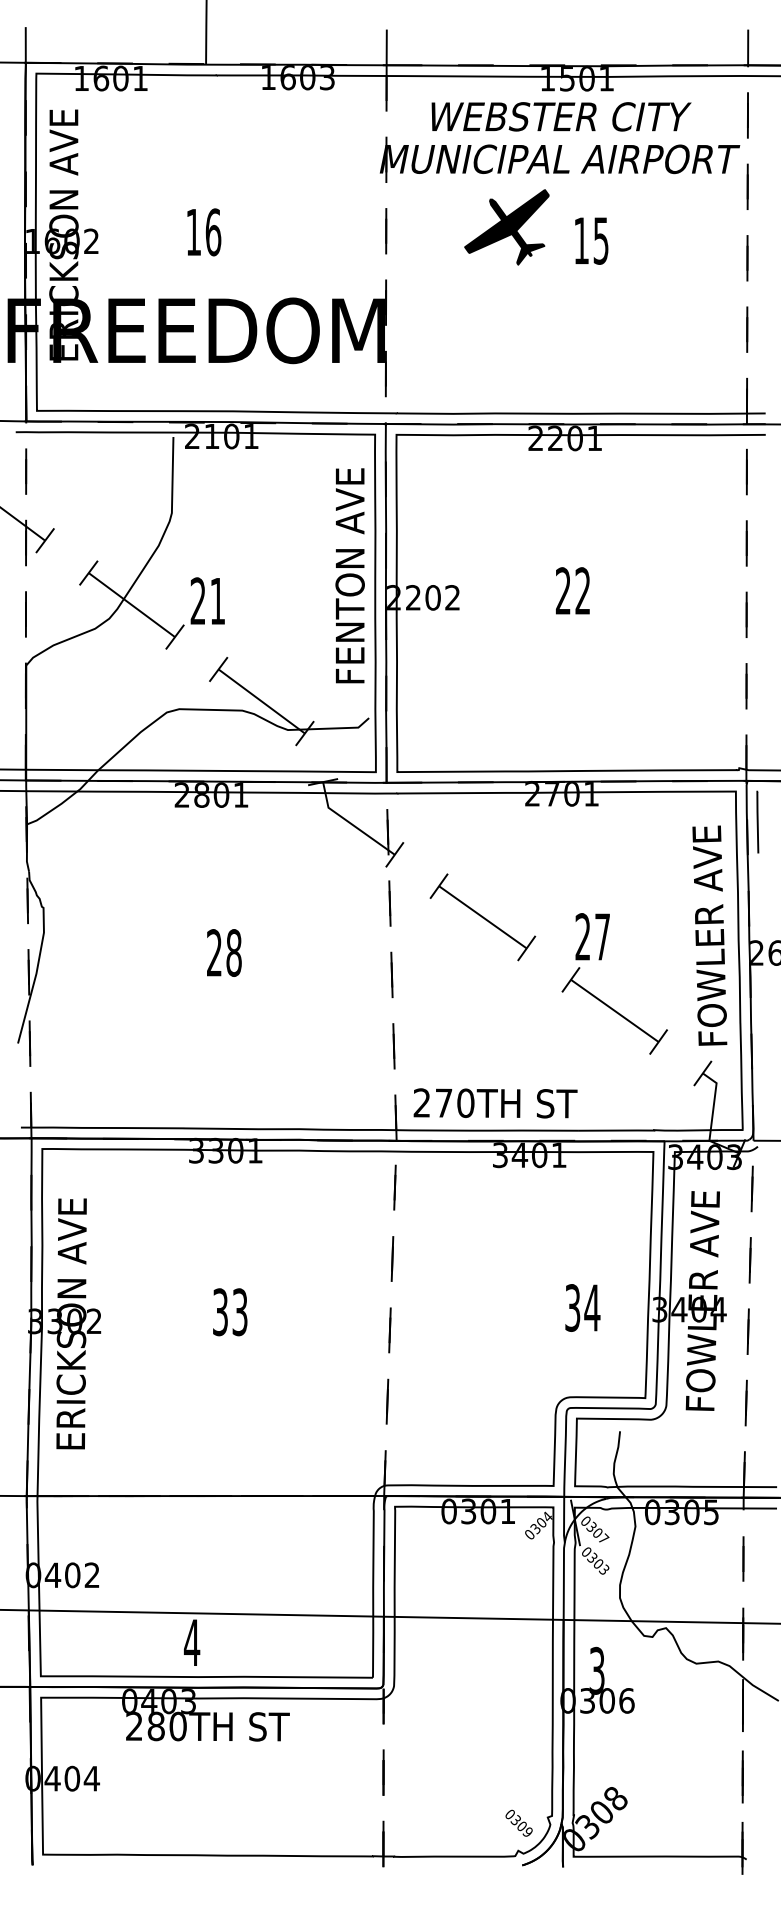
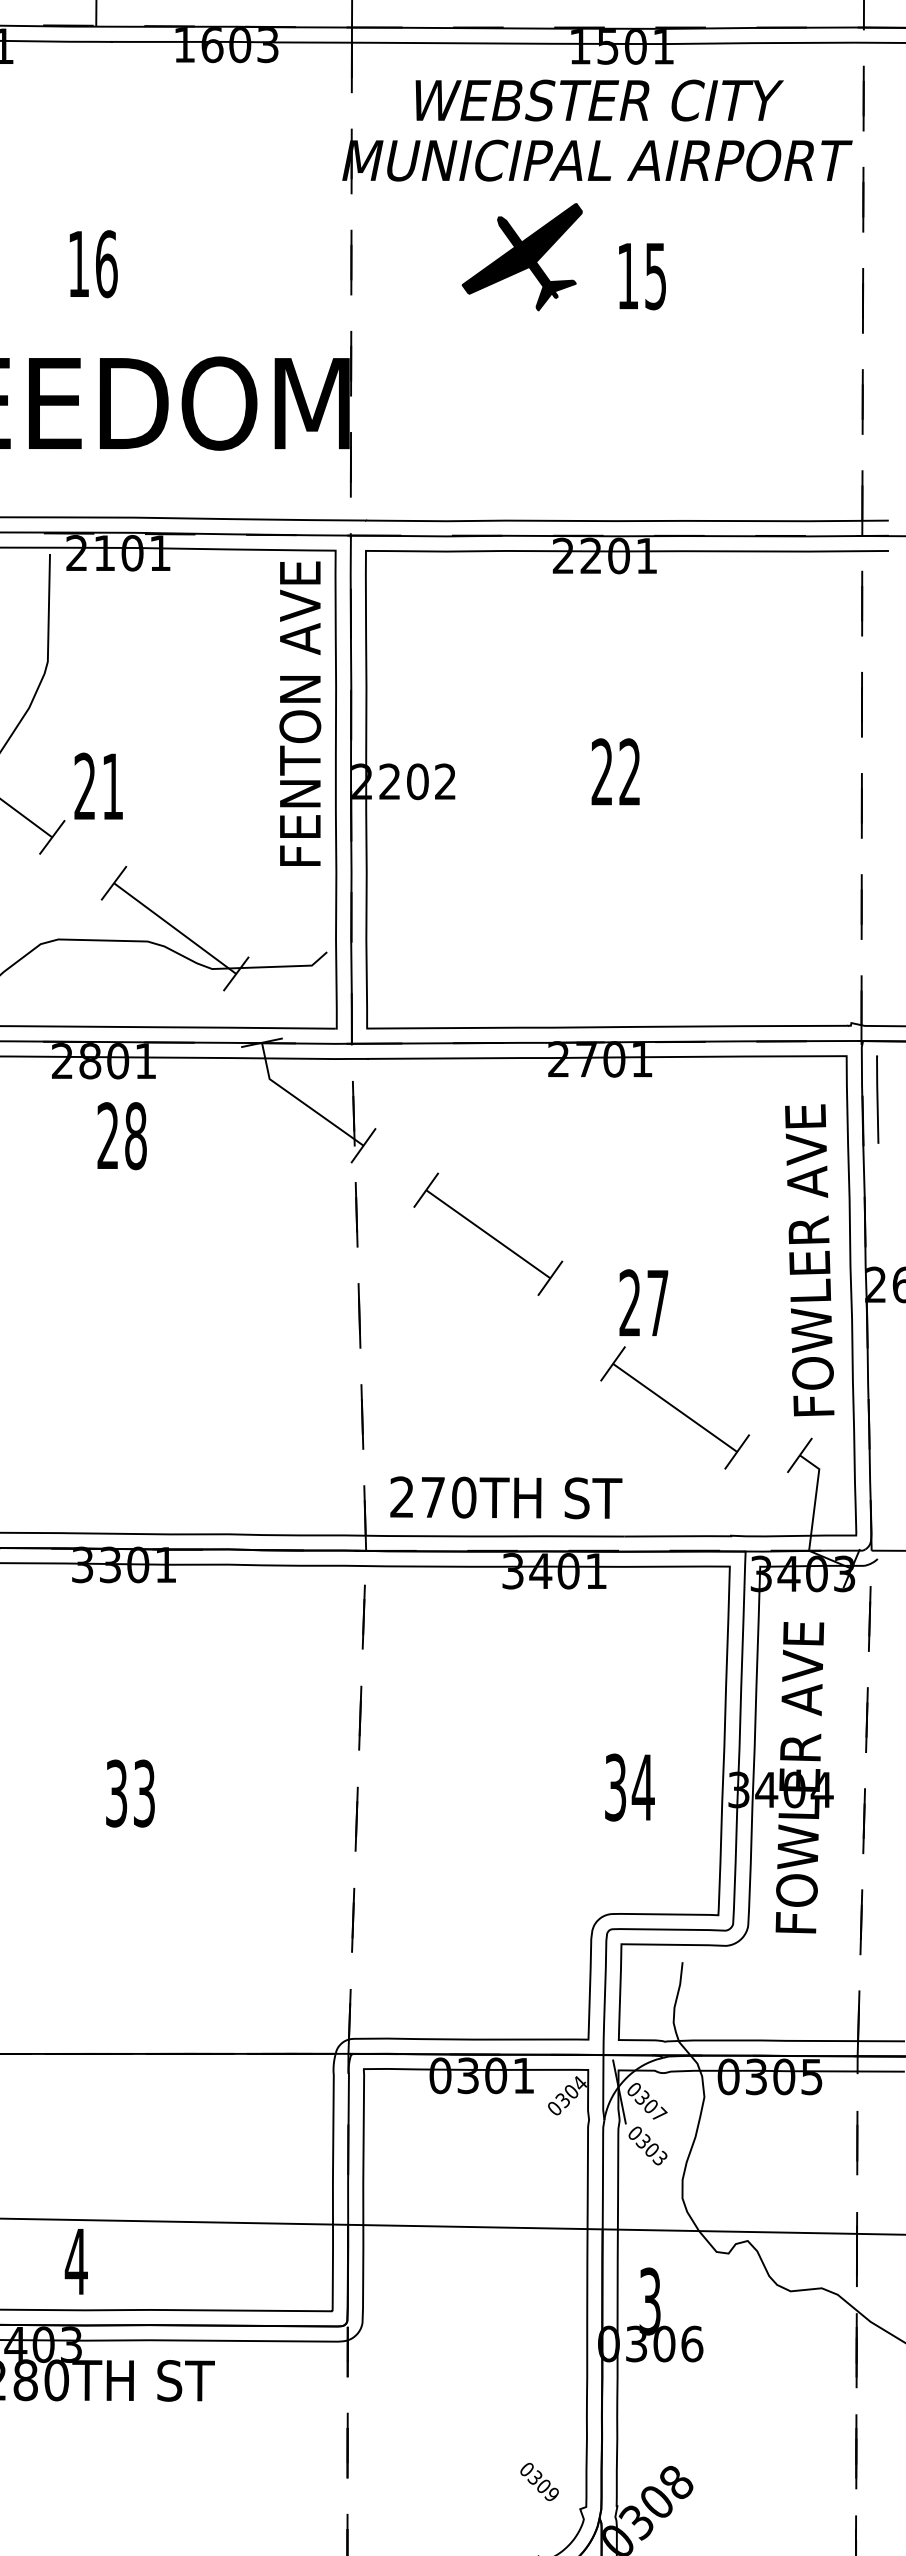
text: (349, 575) -> (299, 713), moved
text: (224, 952) -> (122, 1135), moved
part: (603, 1001) -> (659, 1394), moved
text: (518, 1822) -> (538, 2480), moved

